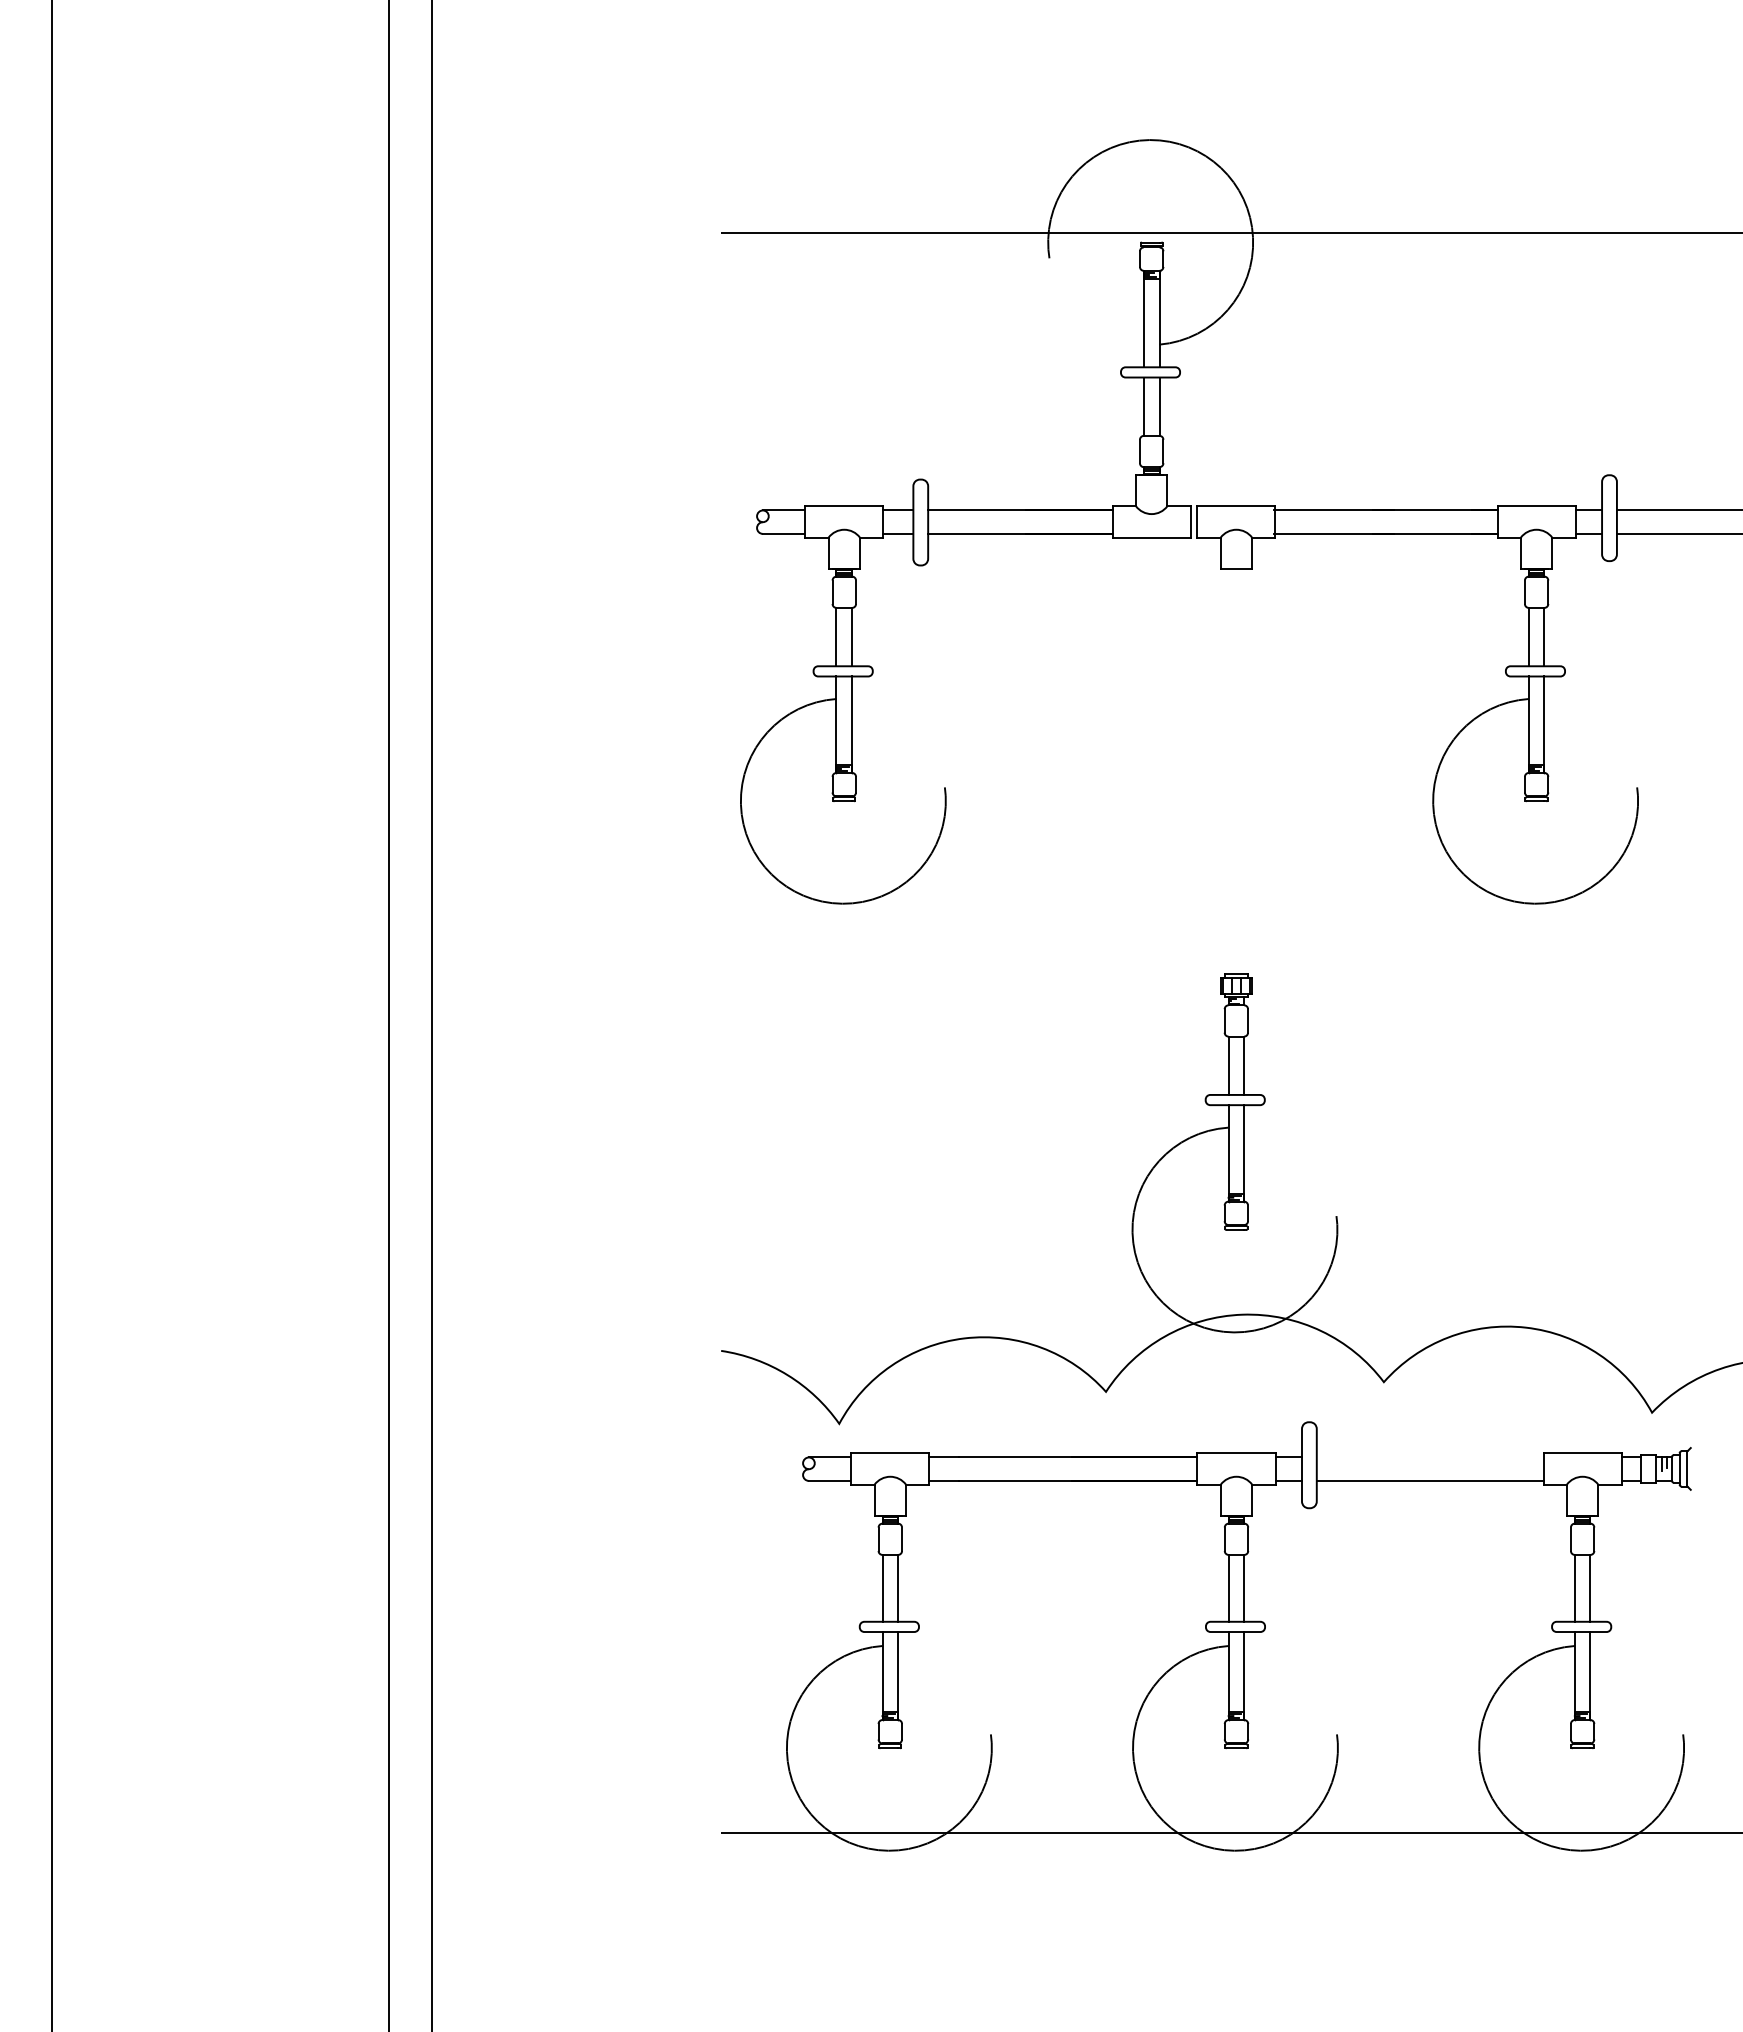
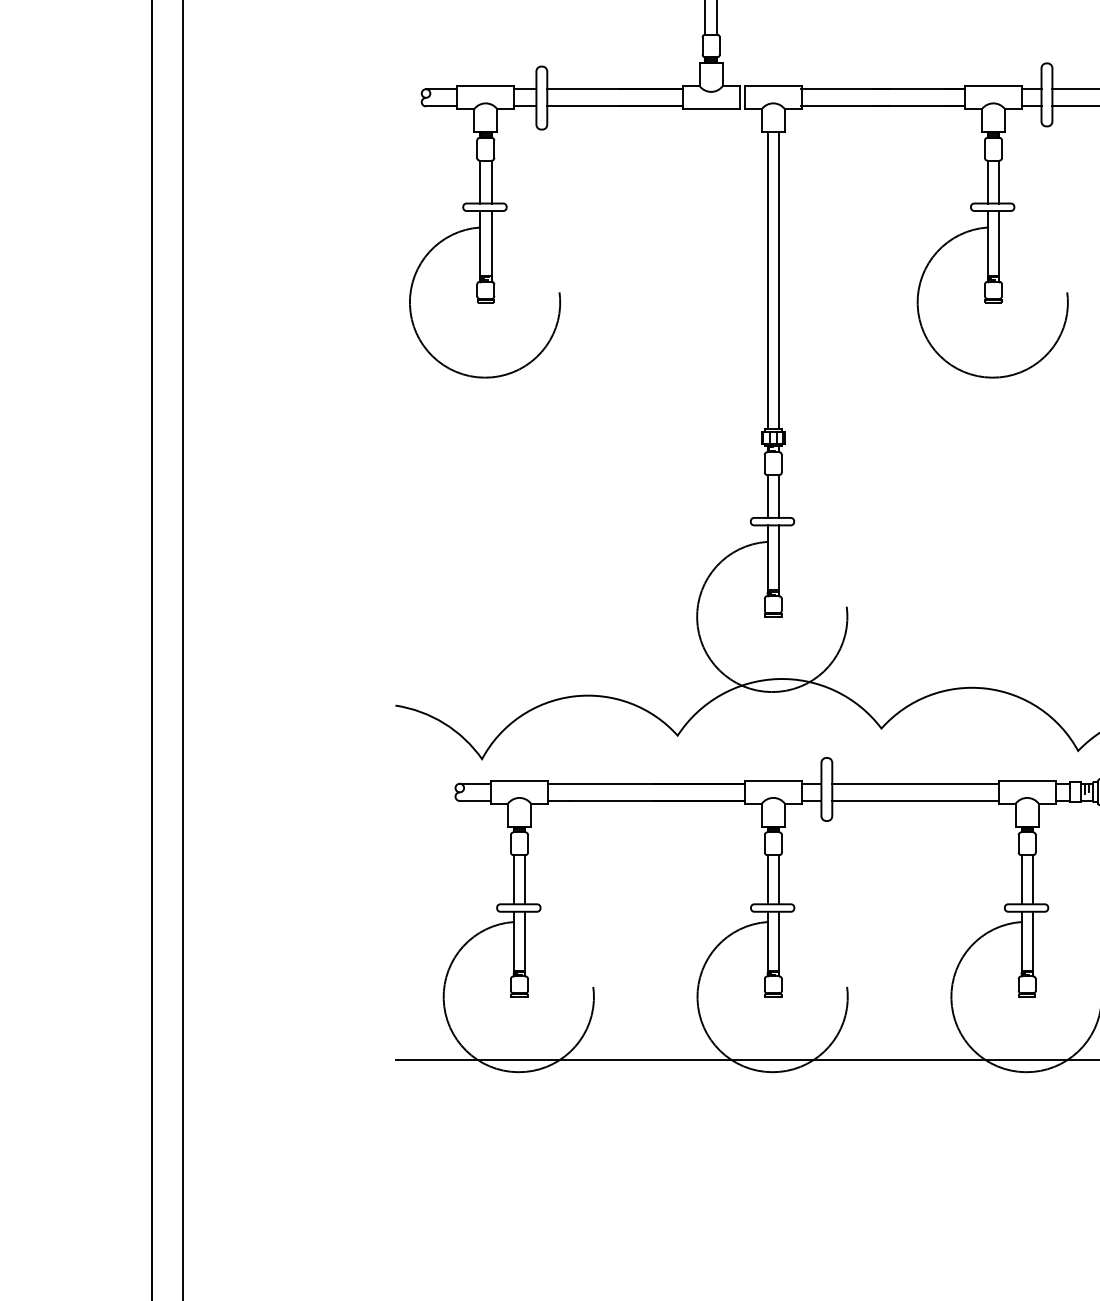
line: (1228, 771) -> (767, 280), added
line: (1244, 771) -> (779, 280), added
line: (1429, 1457) -> (914, 783), added

